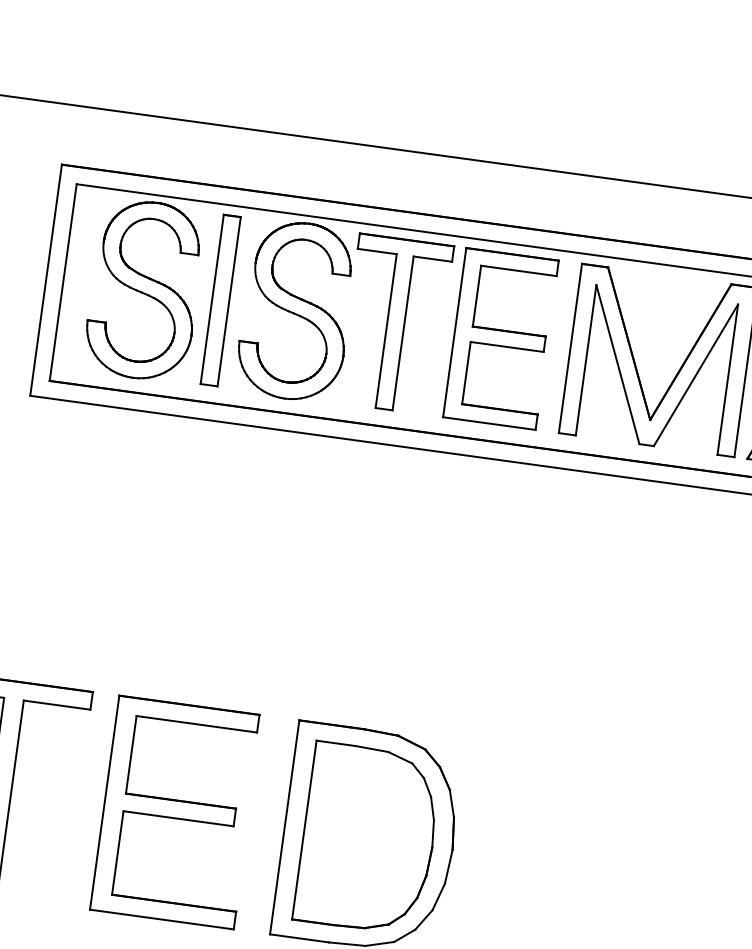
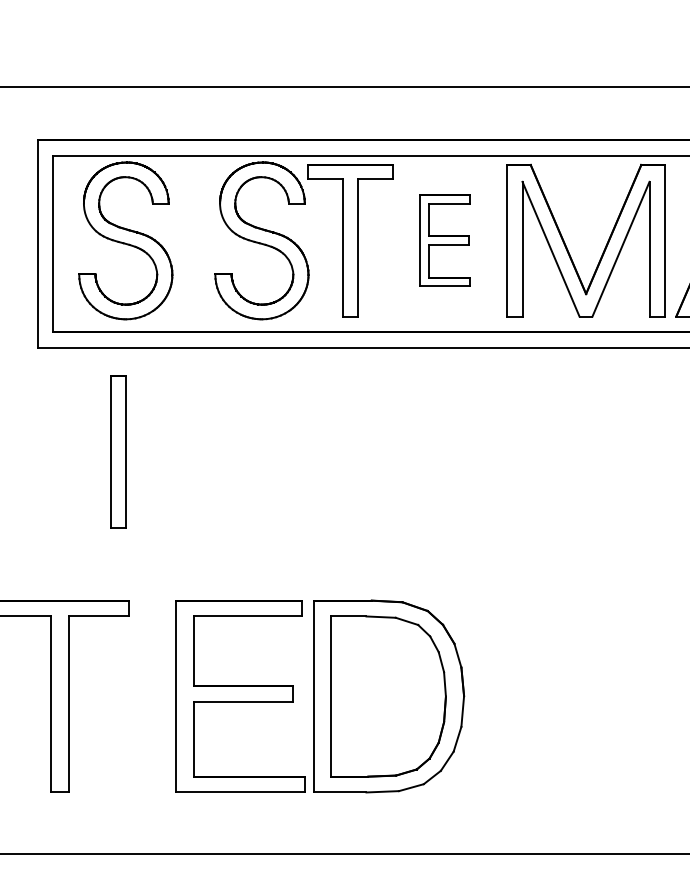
part: (220, 300) -> (118, 451), moved
part: (501, 338) -> (445, 240), size x0.6
part: (176, 812) -> (240, 696), moved

